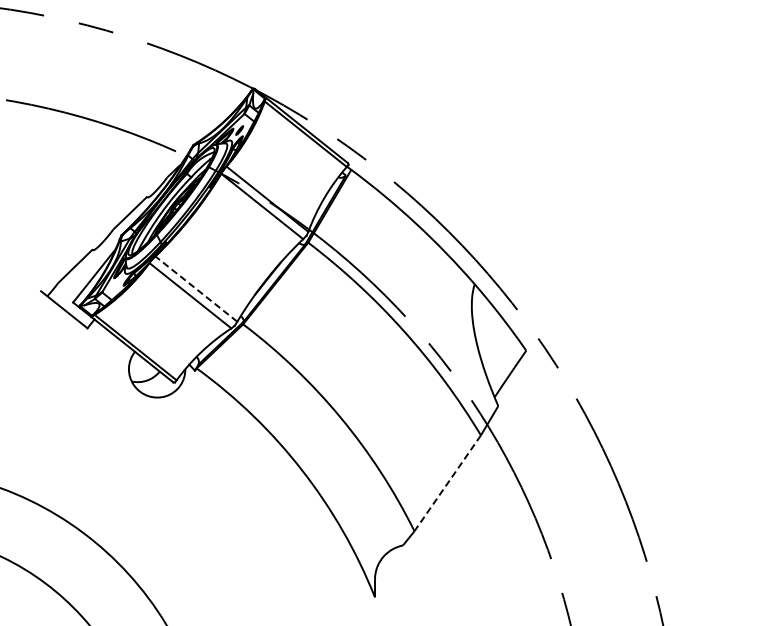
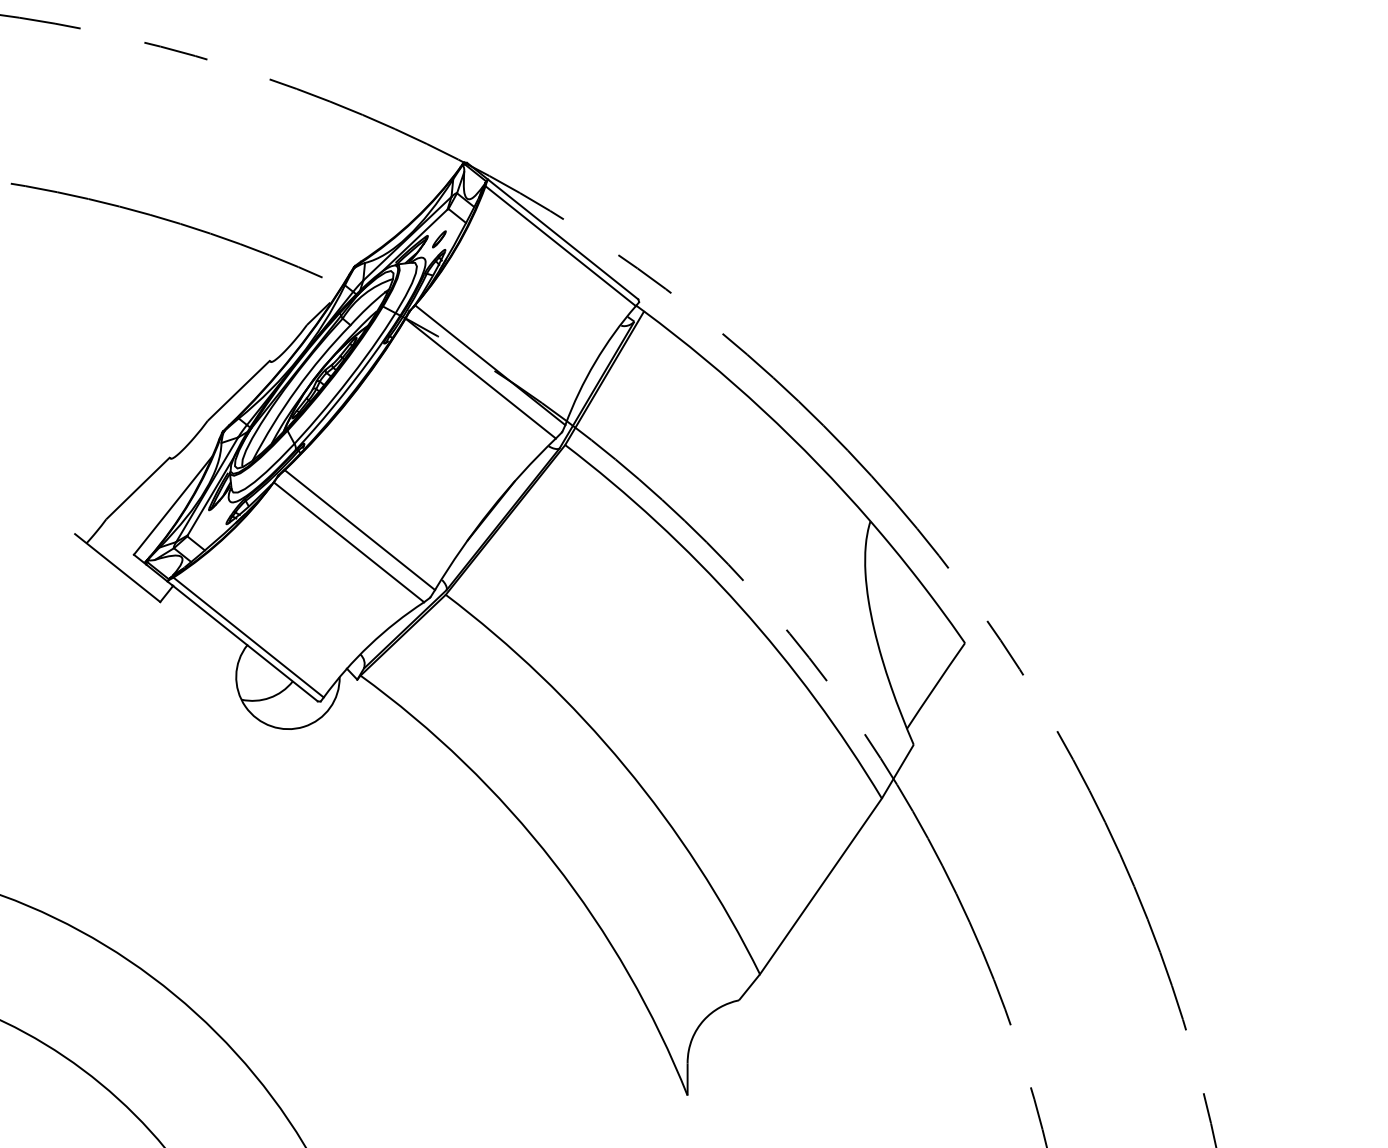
line: (195, 288) -> (358, 529), dashed -> solid
line: (447, 483) -> (820, 886), dashed -> solid

